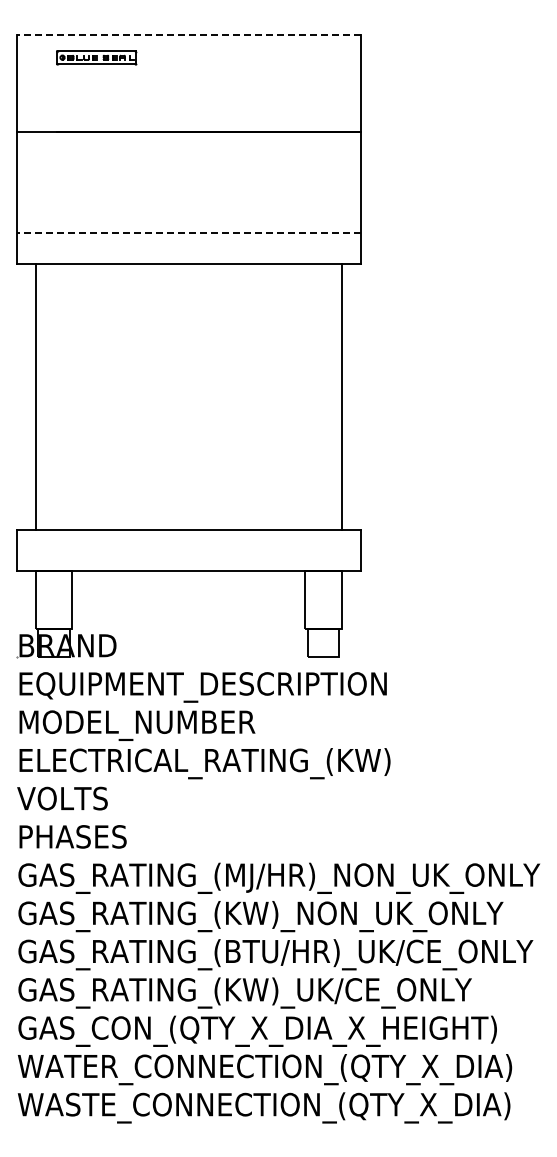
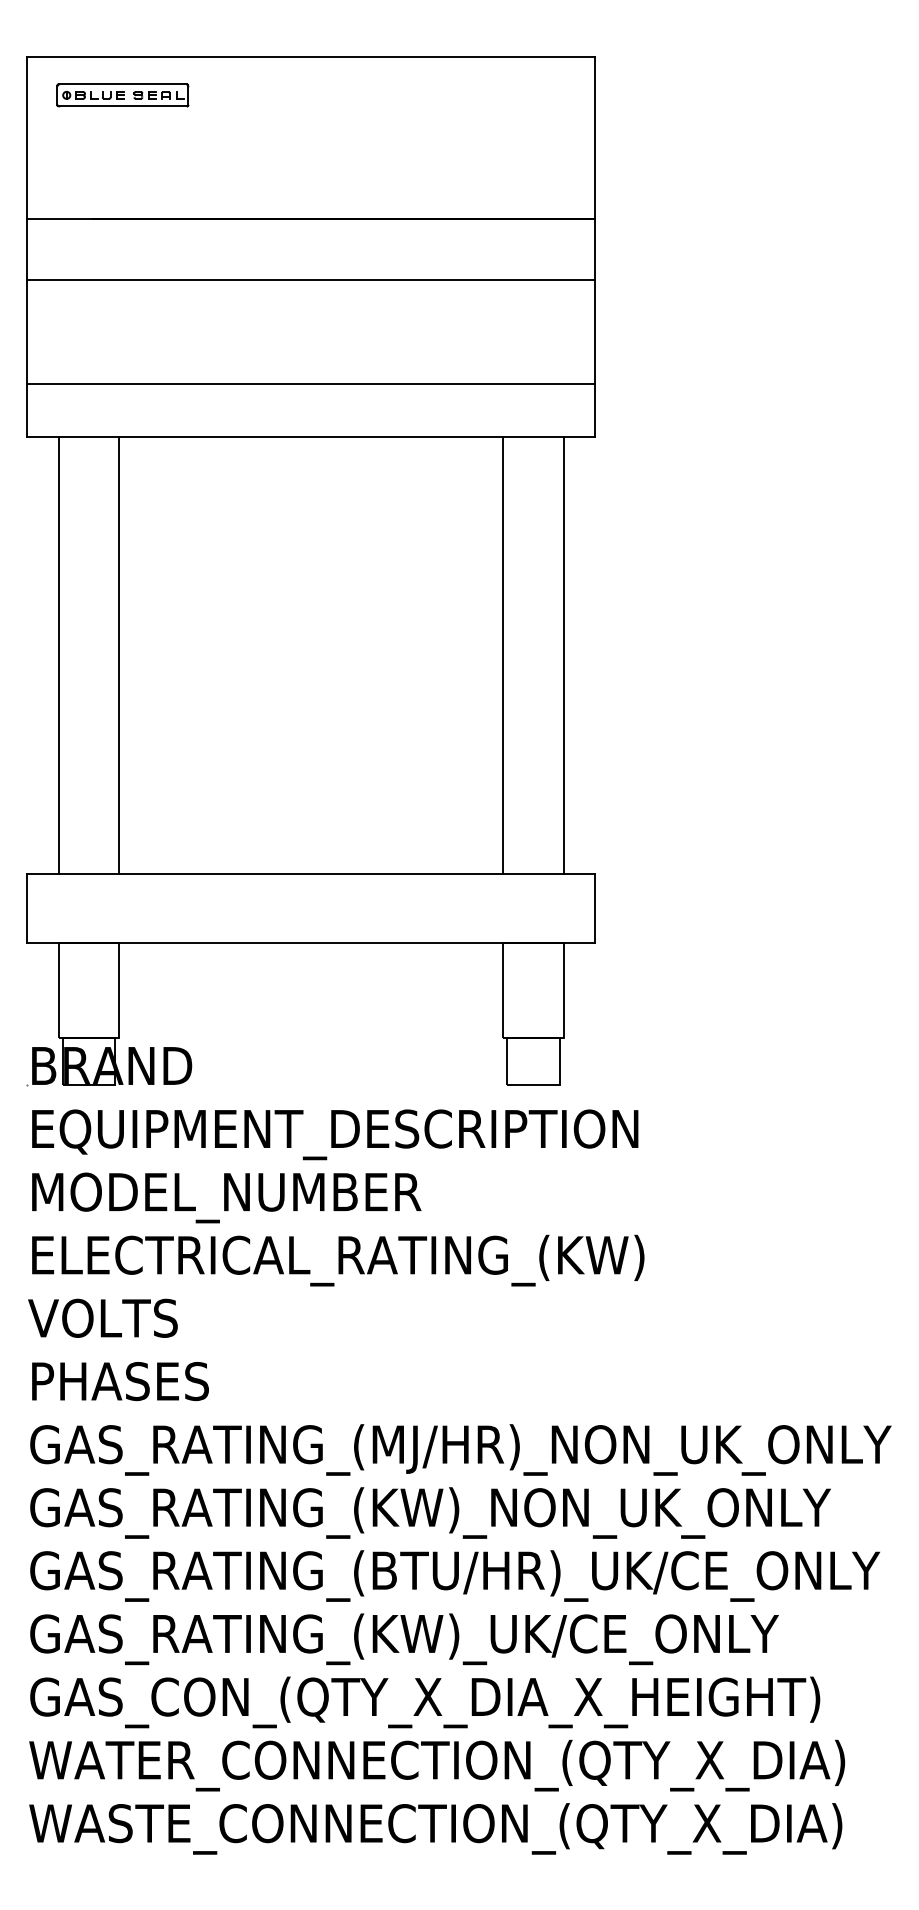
line: (188, 34) -> (310, 57), dashed -> solid
part: (96, 57) -> (122, 95), moved
line: (188, 169) -> (310, 279), added
line: (188, 232) -> (310, 383), dashed -> solid
line: (72, 396) -> (119, 654), added
line: (305, 396) -> (504, 654), added

